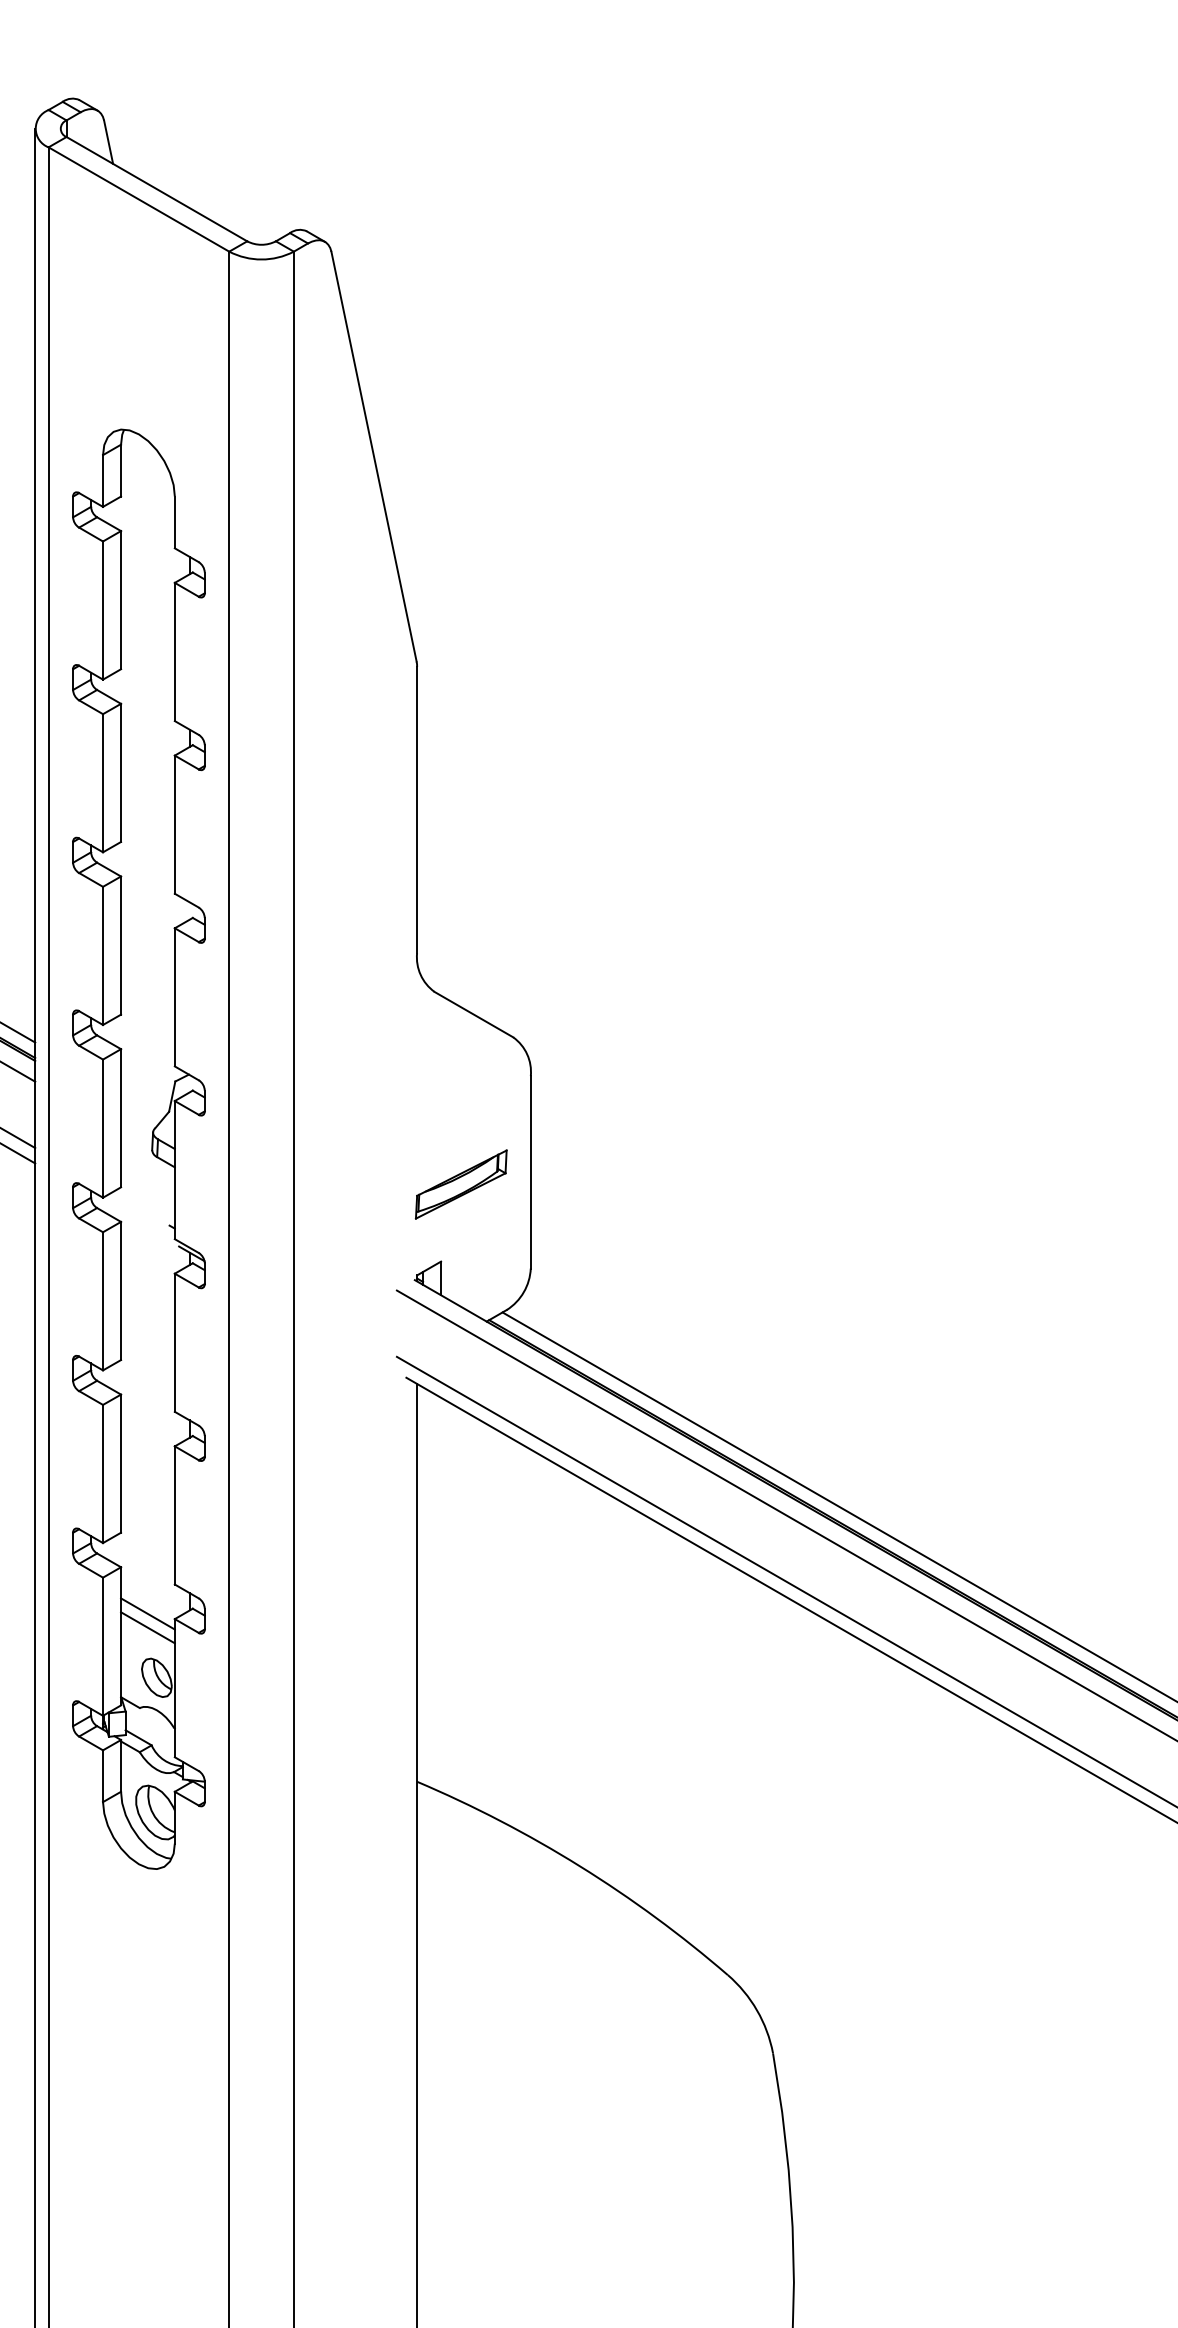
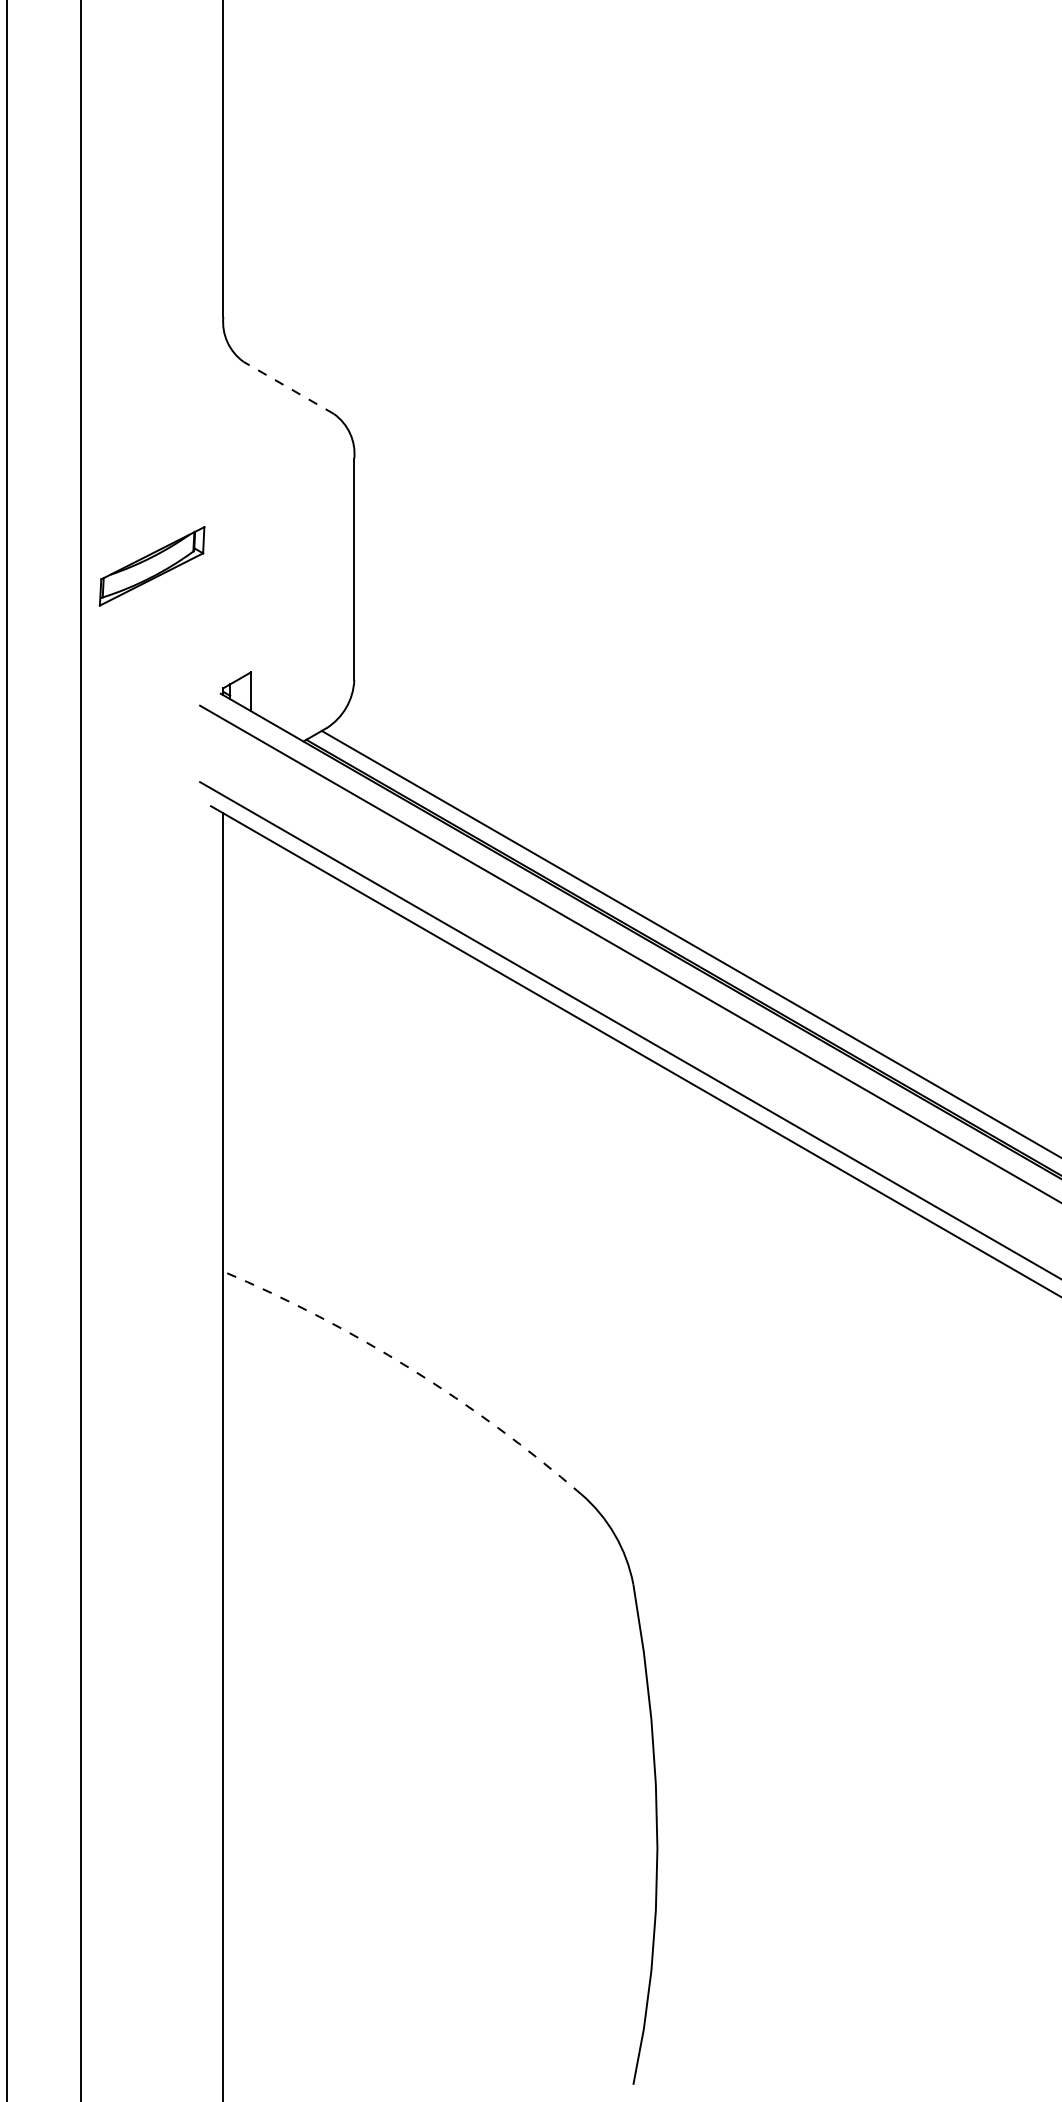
line: (473, 1014) -> (288, 387), solid -> dashed
part: (460, 1184) -> (151, 566), moved
arc: (580, 1866) -> (411, 1369), solid -> dashed

